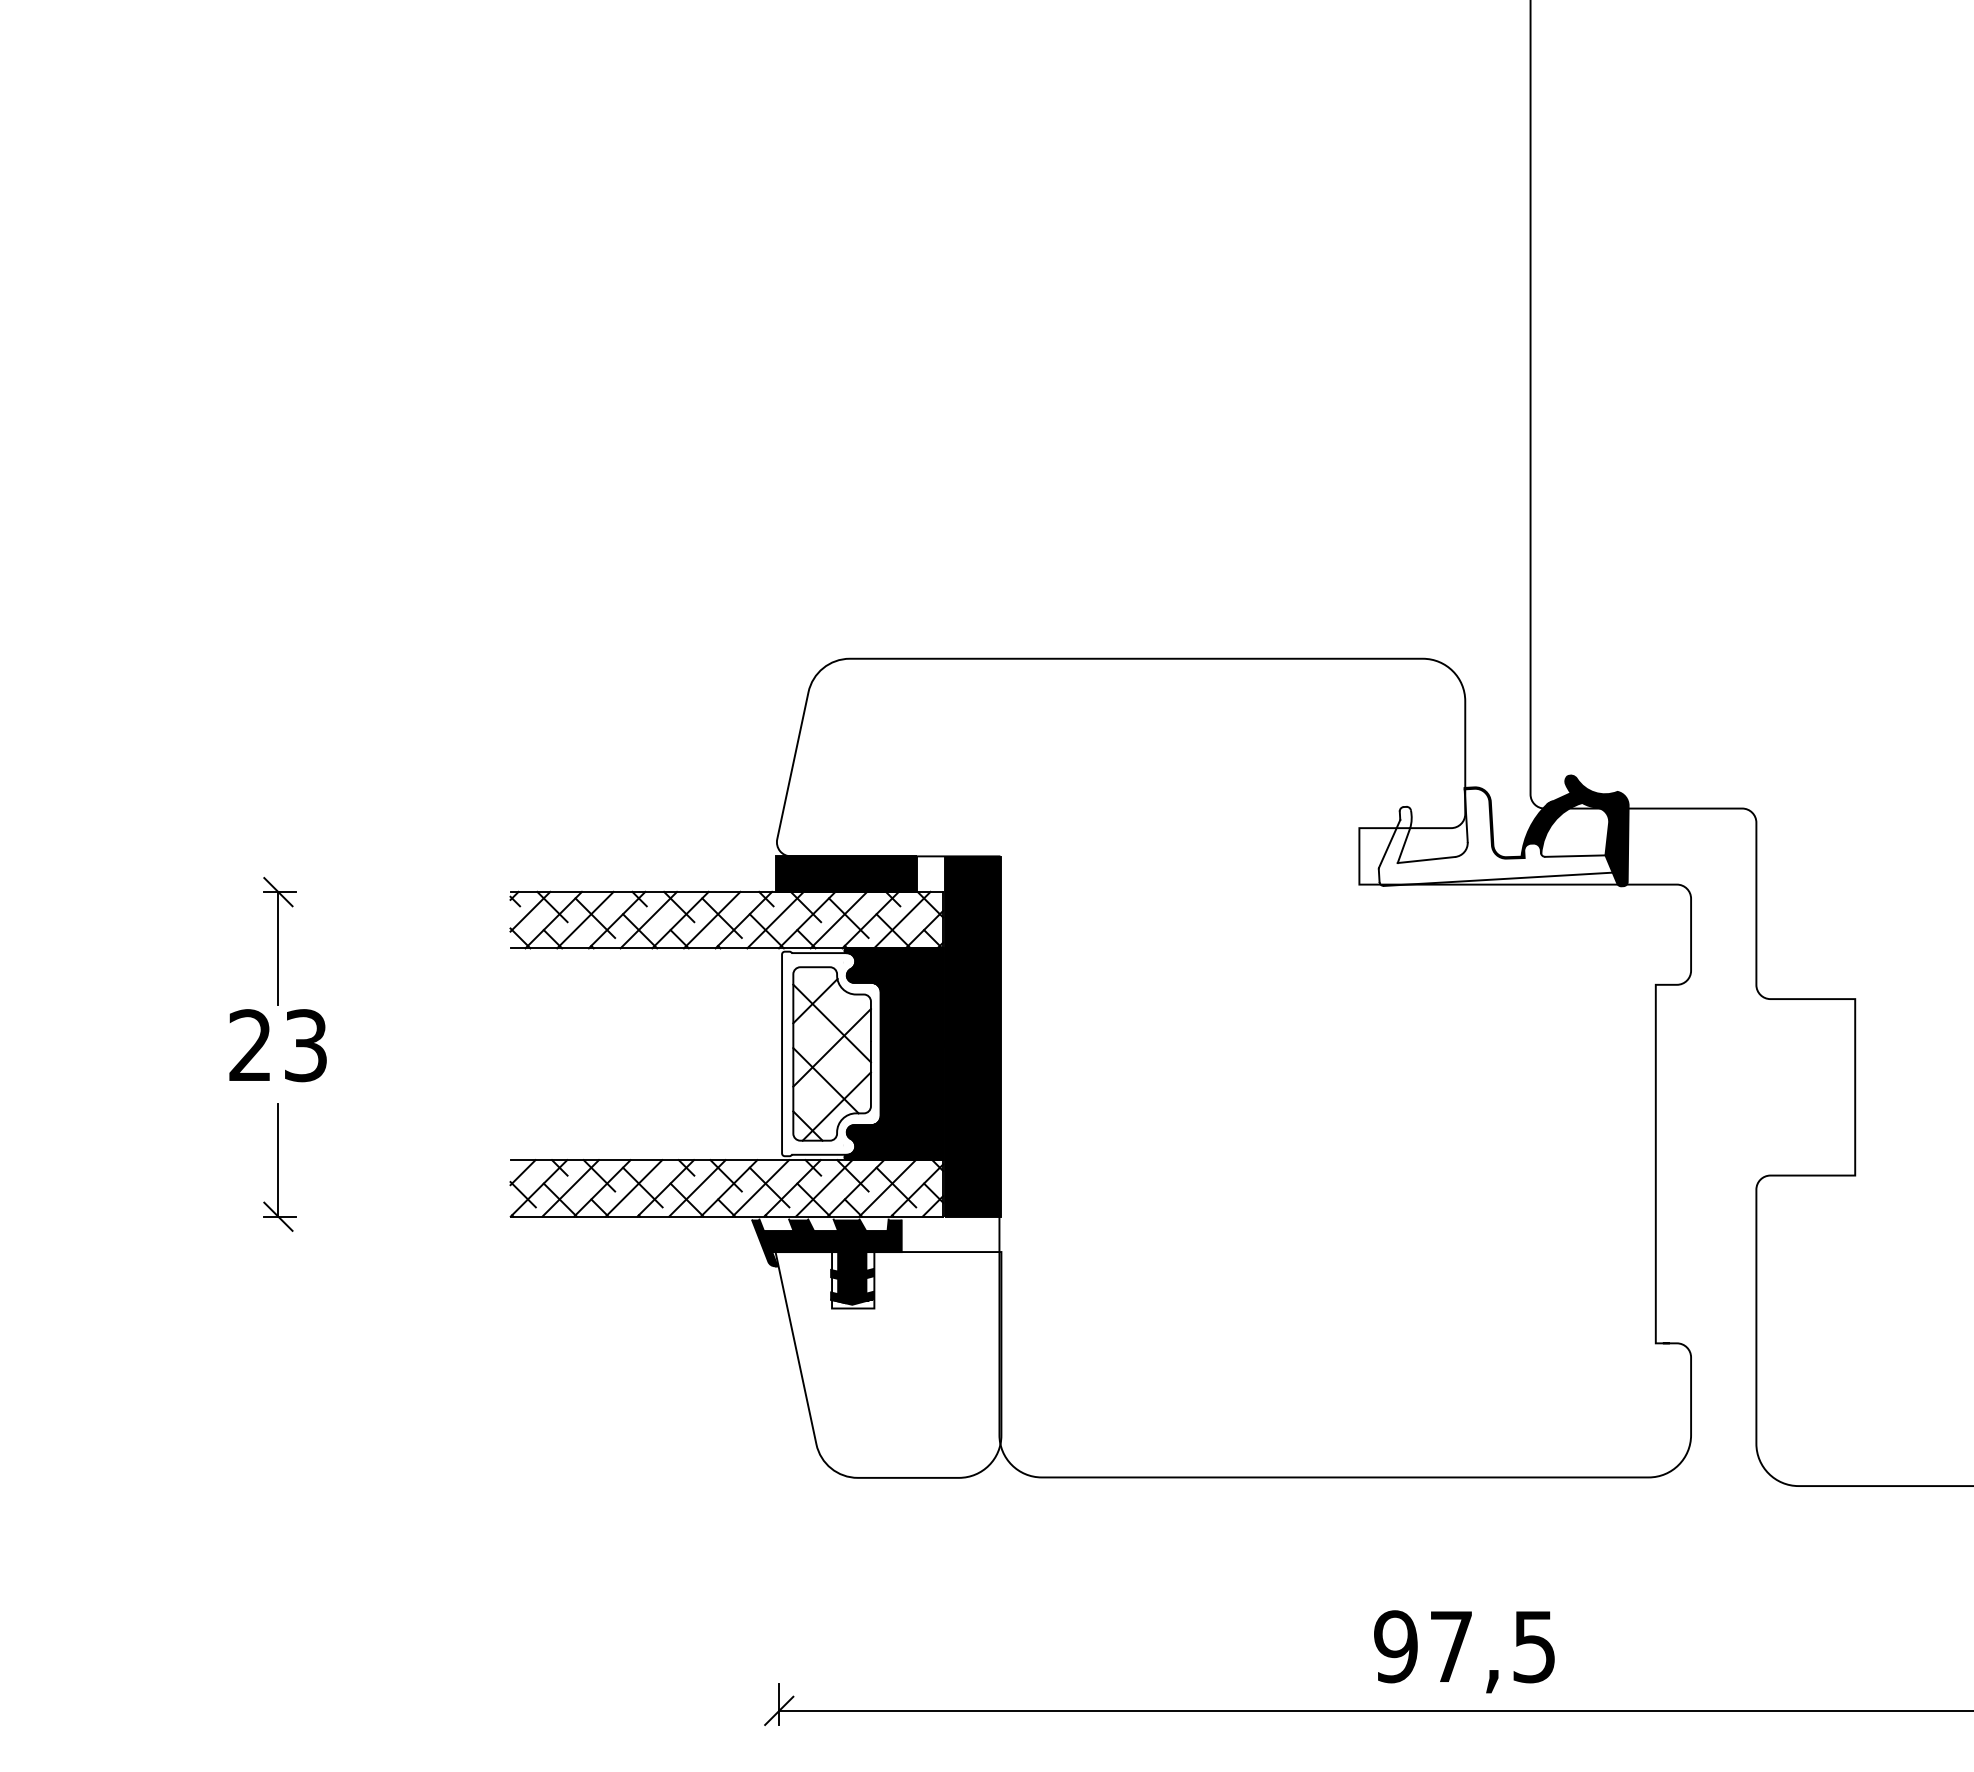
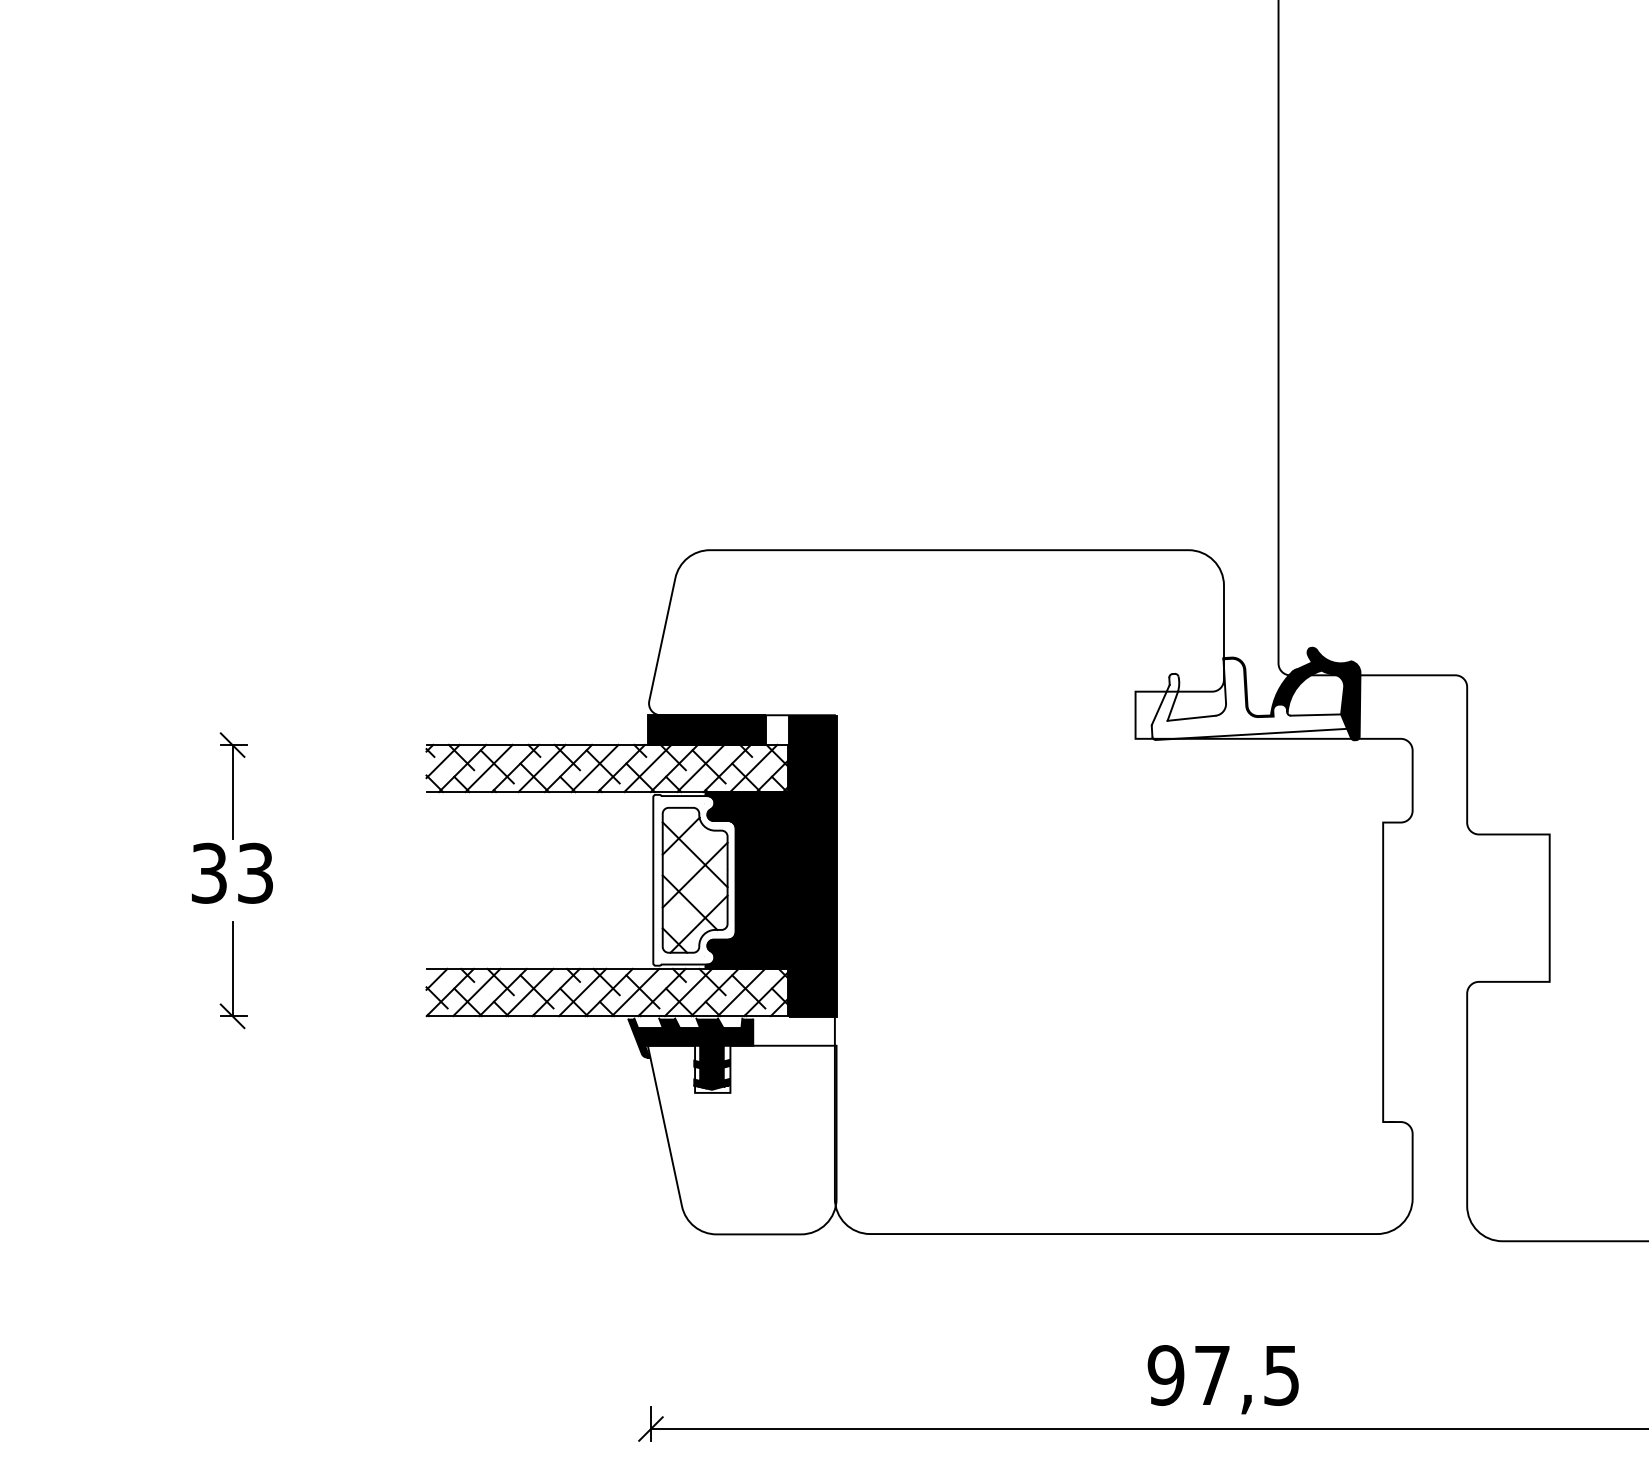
text: (250, 1045) -> (209, 873), 23 -> 33

